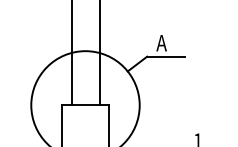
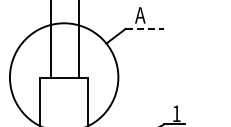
line: (166, 56) -> (145, 28), solid -> dashed

